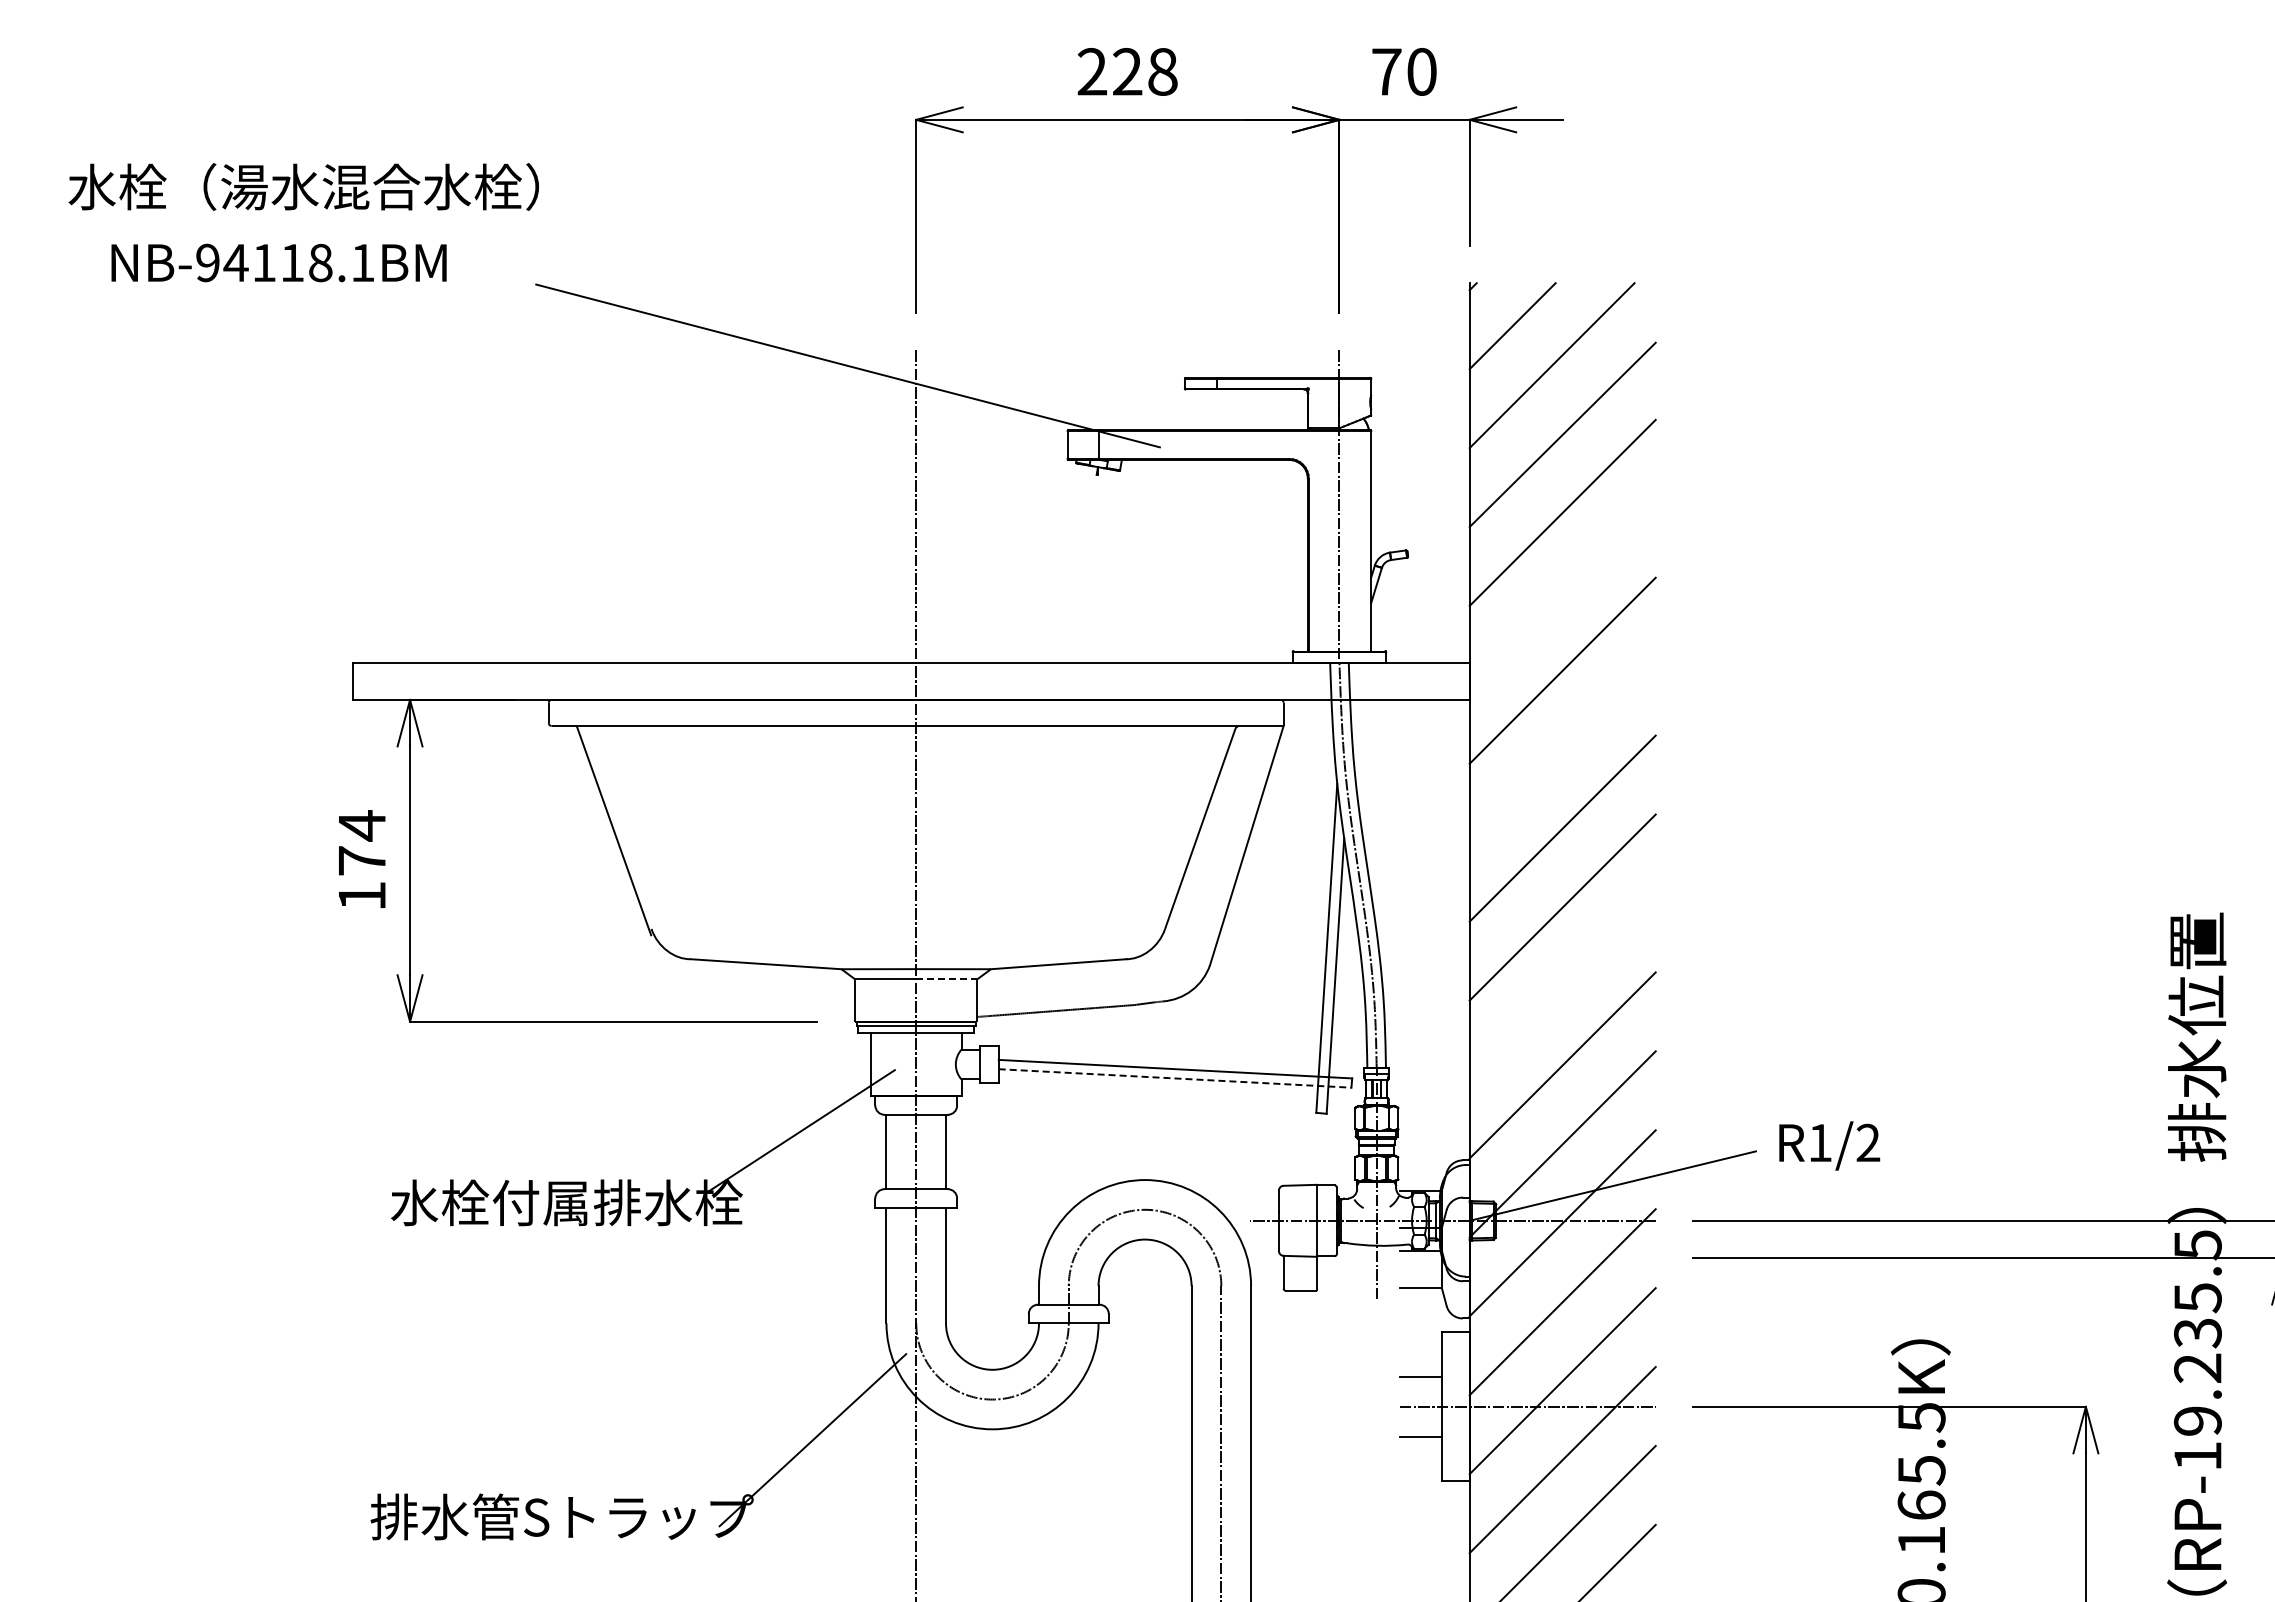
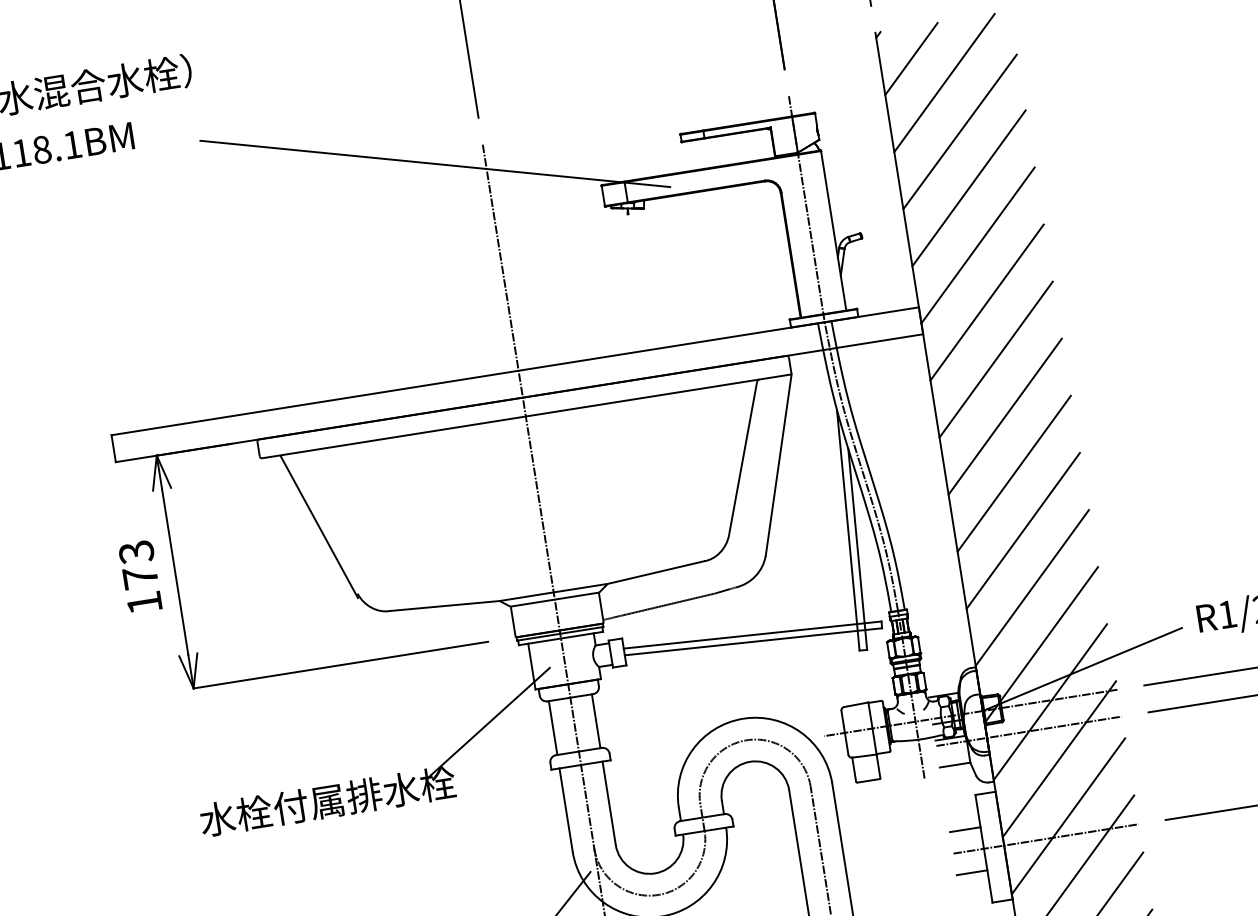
line: (1562, 591) -> (977, 245), added
line: (1562, 749) -> (995, 359), added
text: (362, 825) -> (136, 551), 174 -> 173
line: (946, 979) -> (576, 596), dashed -> solid
line: (1562, 986) -> (1023, 530), added
line: (1175, 1078) -> (753, 641), dashed -> solid
line: (1527, 1258) -> (1028, 731), added

